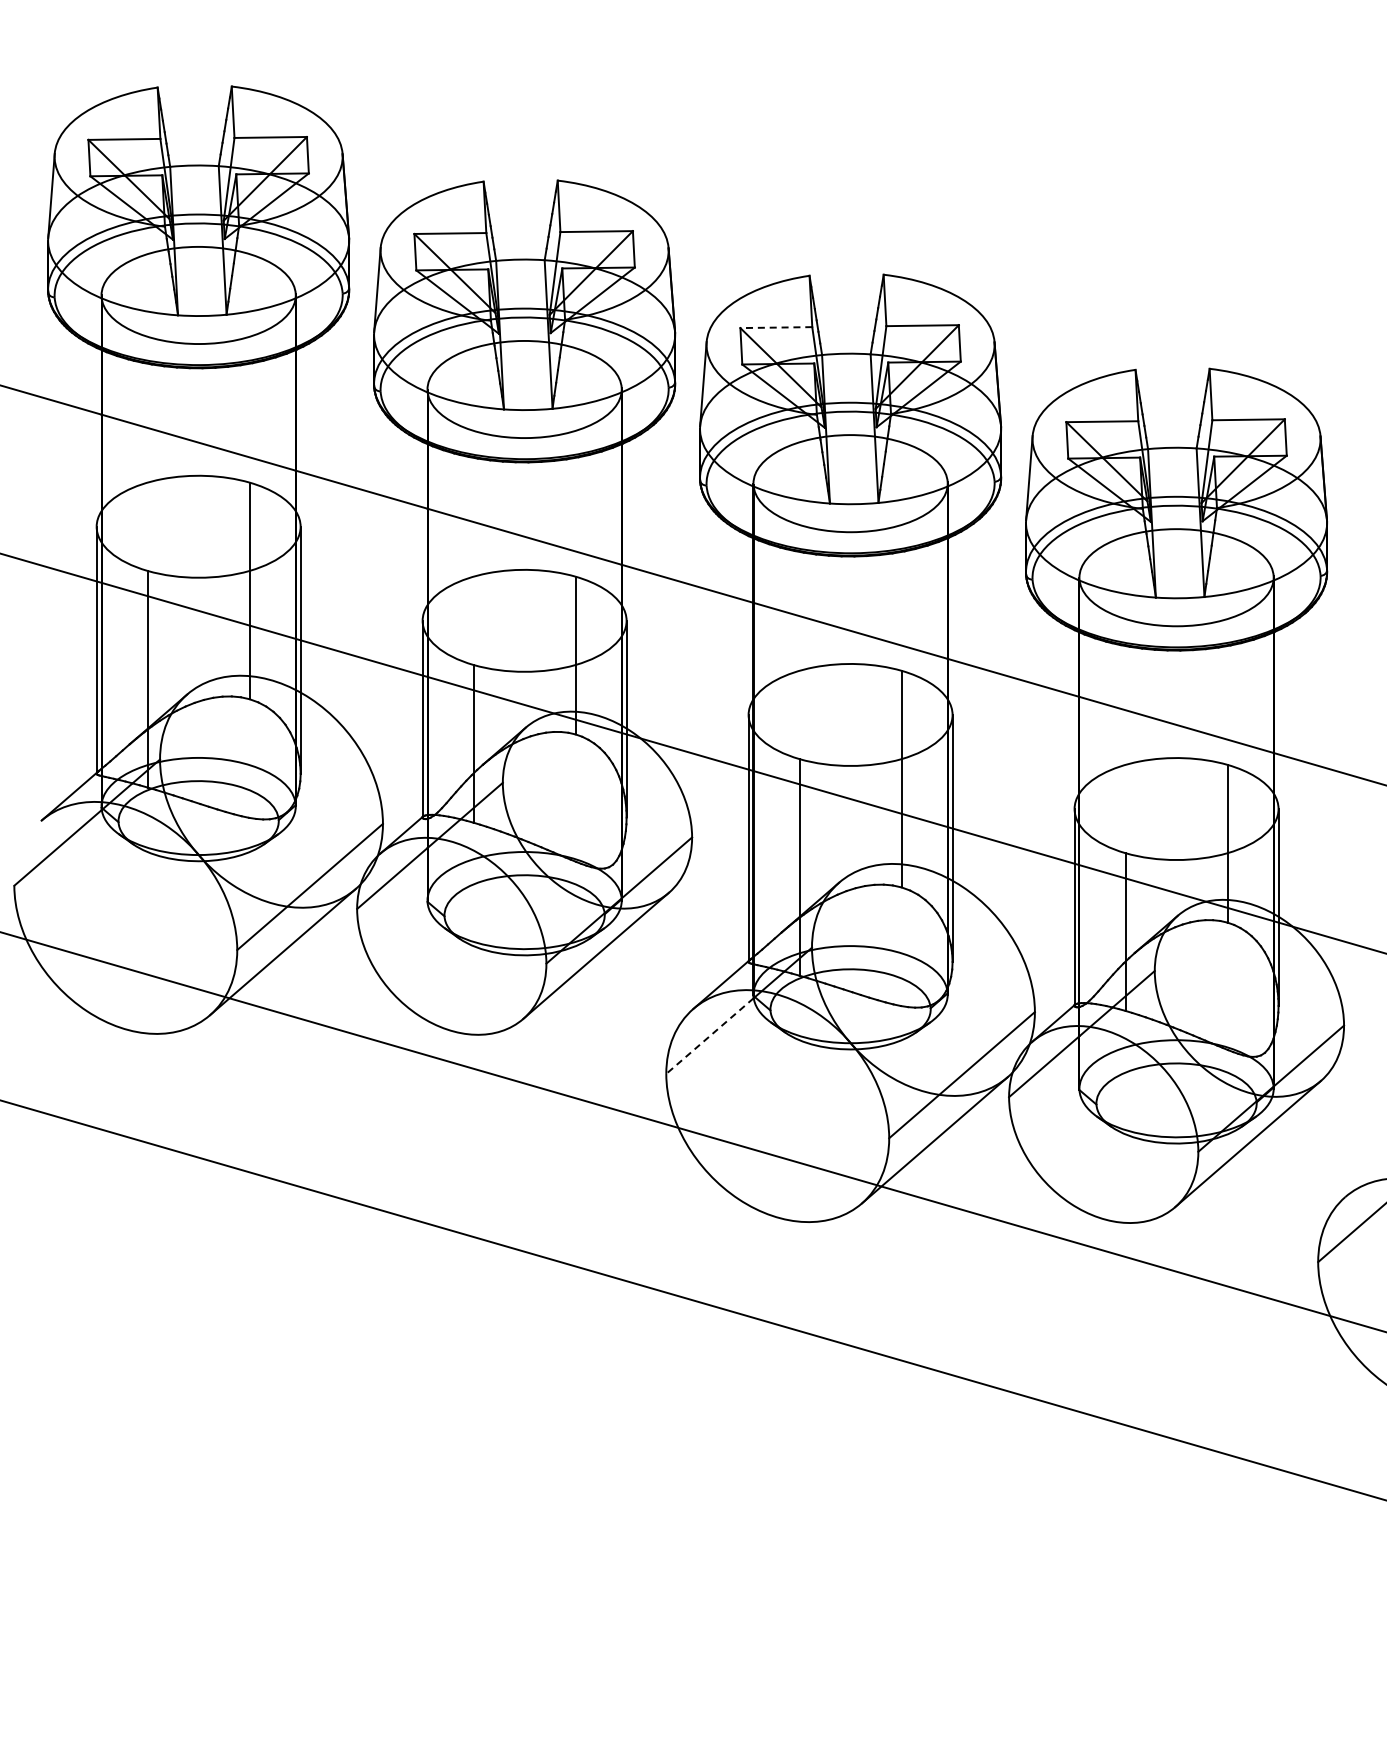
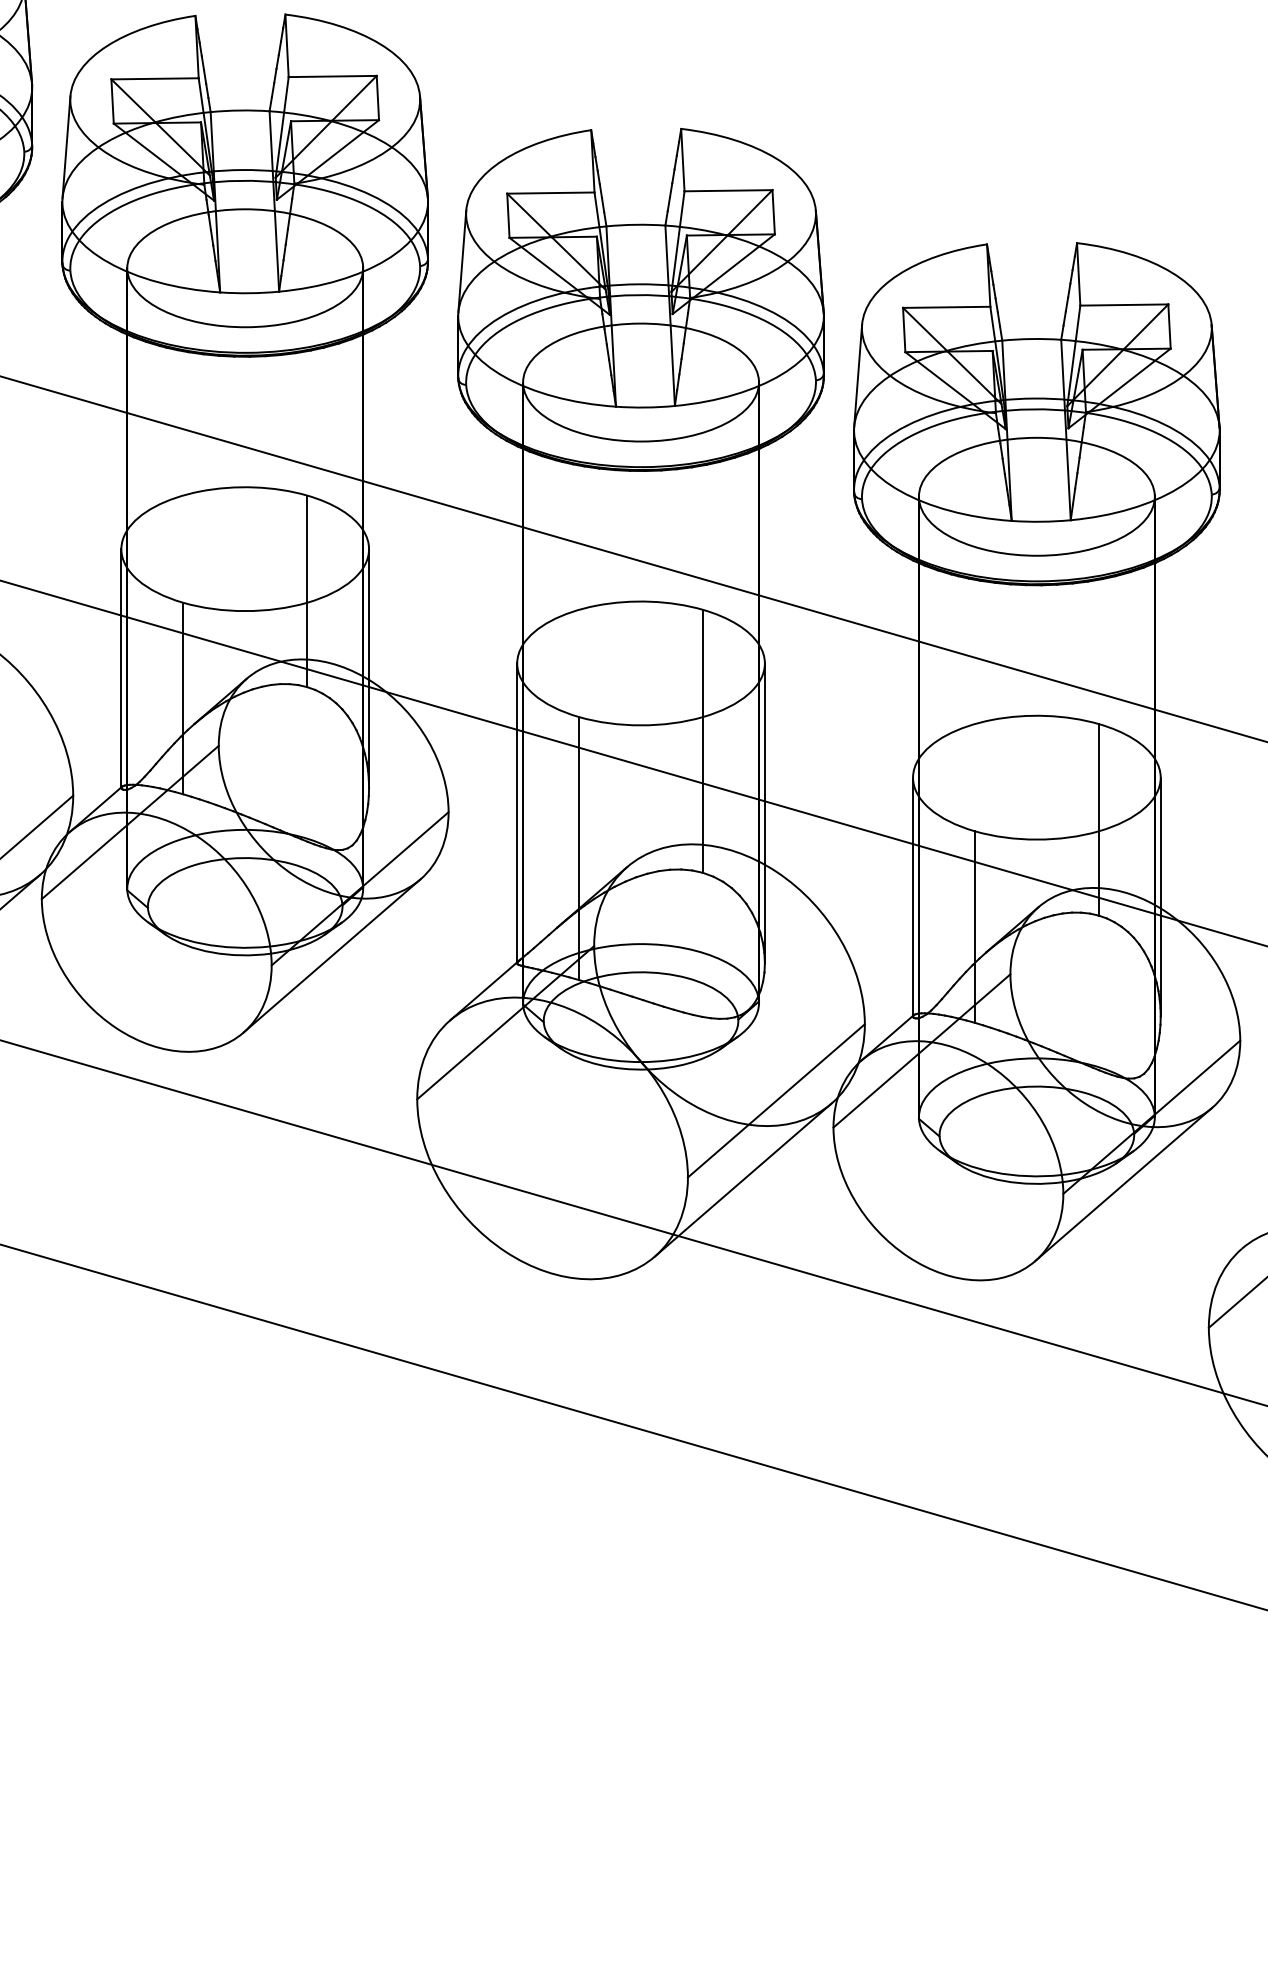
line: (776, 327) -> (551, 192), dashed -> solid
line: (710, 1036) -> (470, 1053), dashed -> solid

